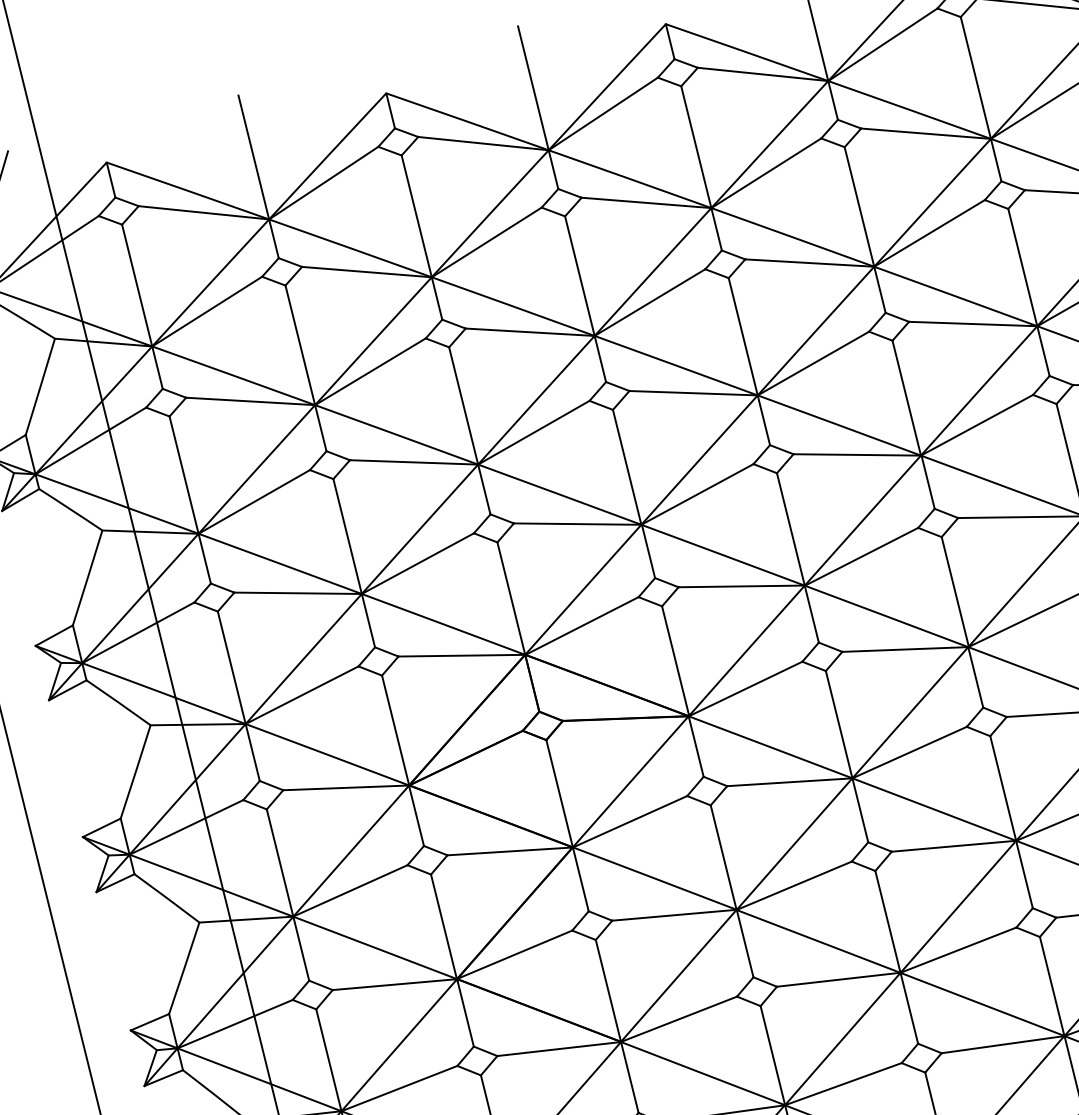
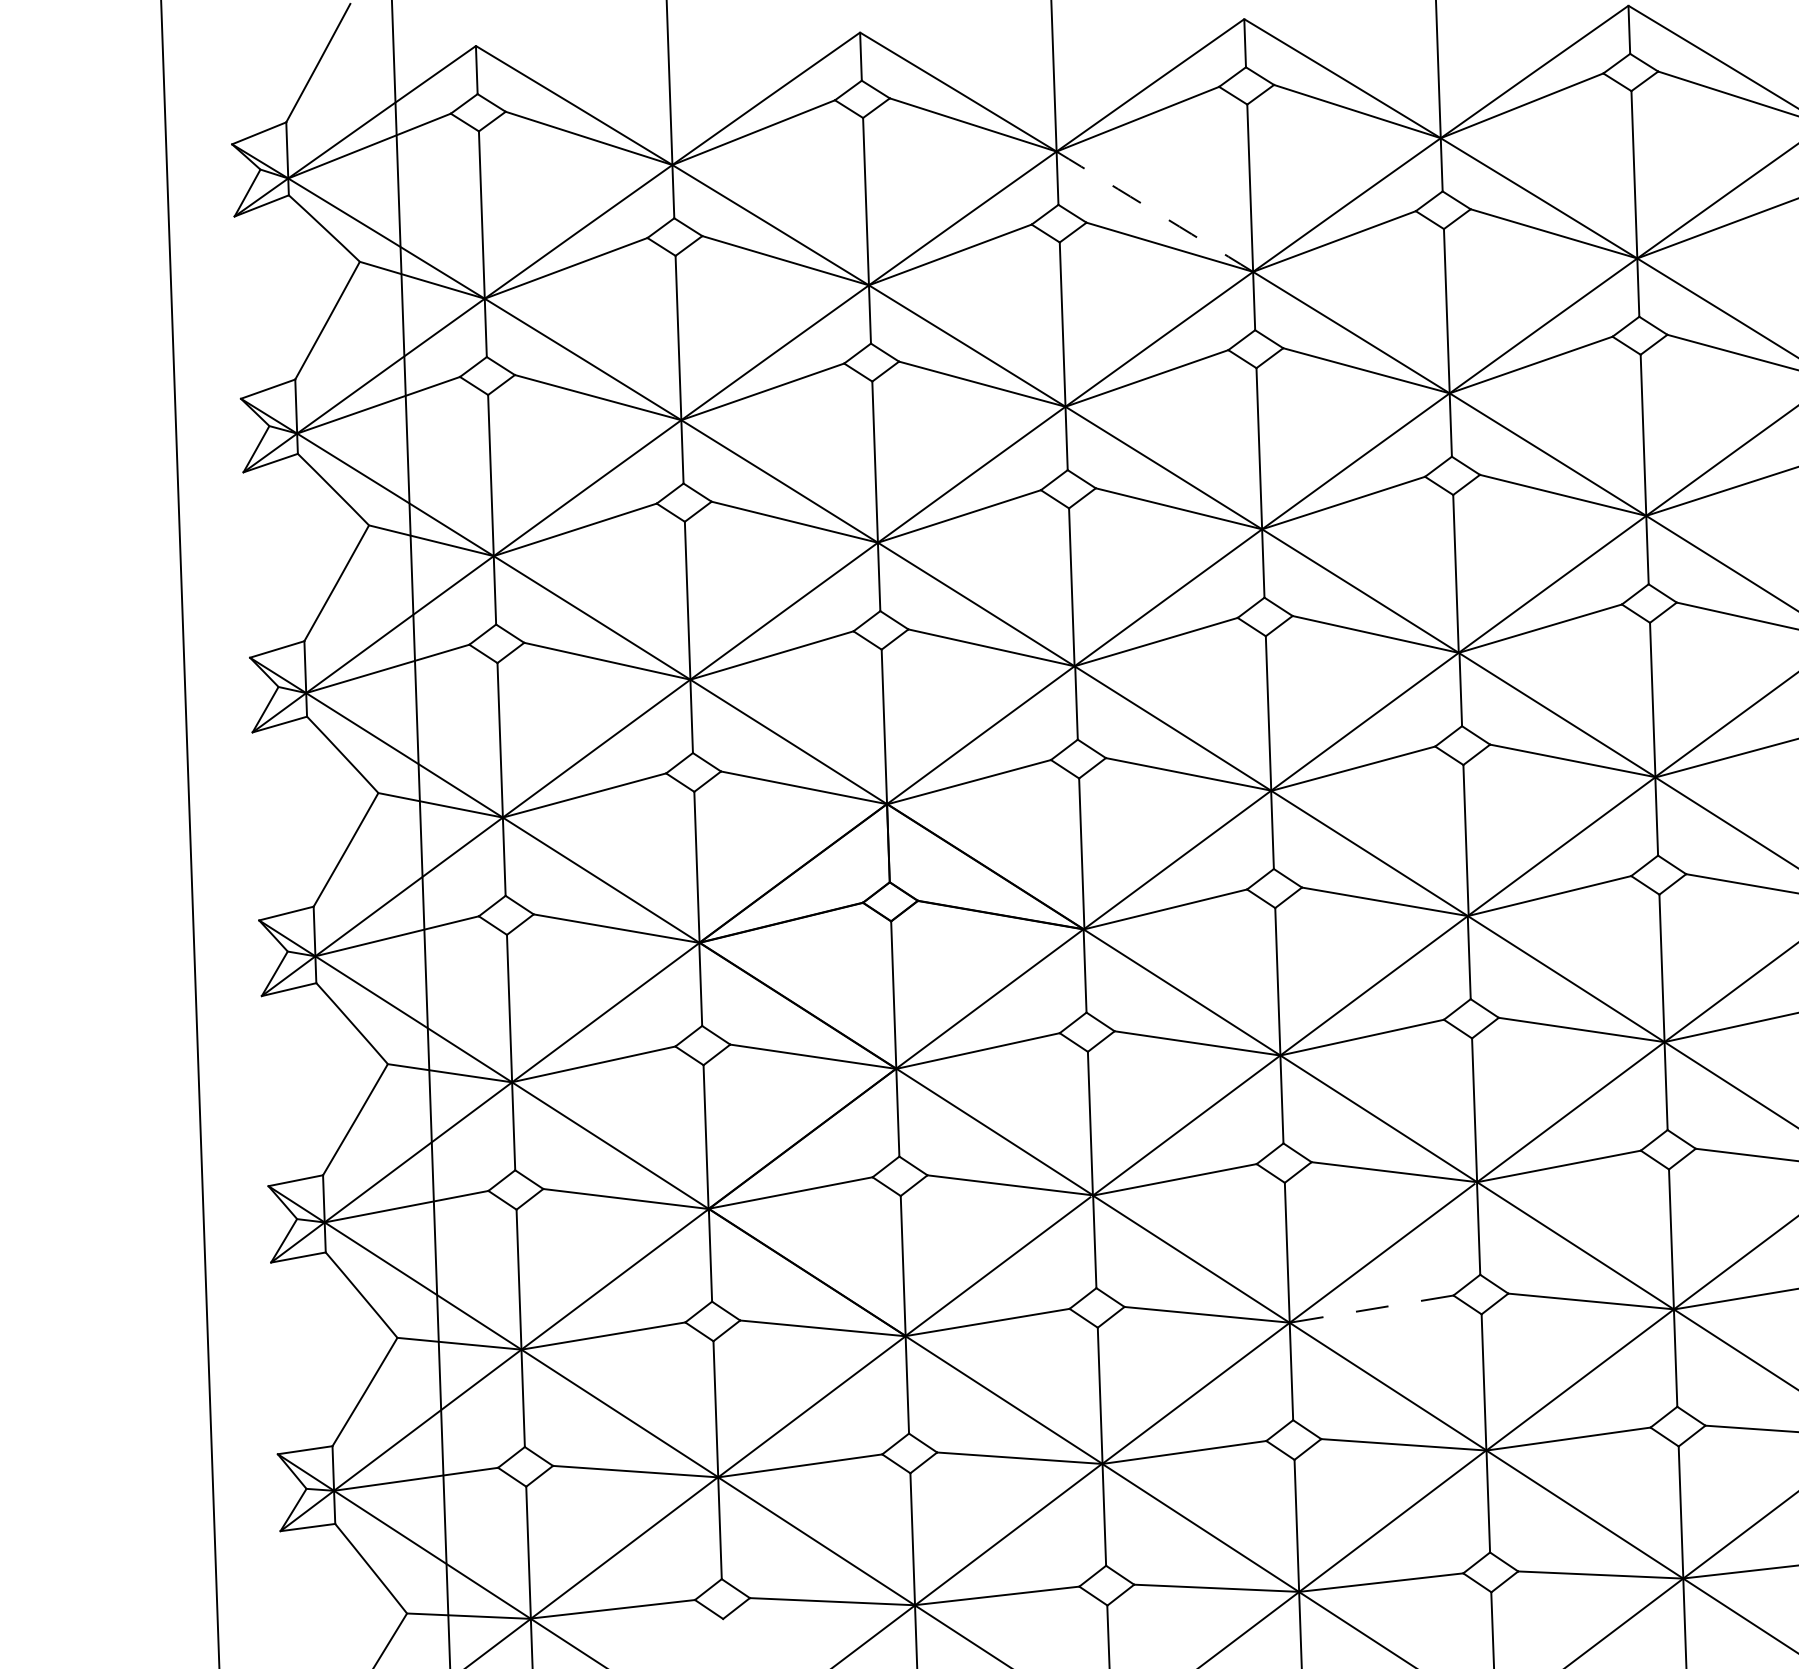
arc: (629, 179) -> (1154, 211), solid -> dashed
line: (958, 950) -> (1371, 1309), solid -> dashed

